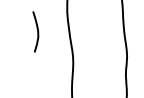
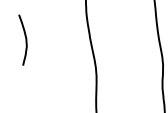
curve: (37, 31) -> (25, 39), moved

